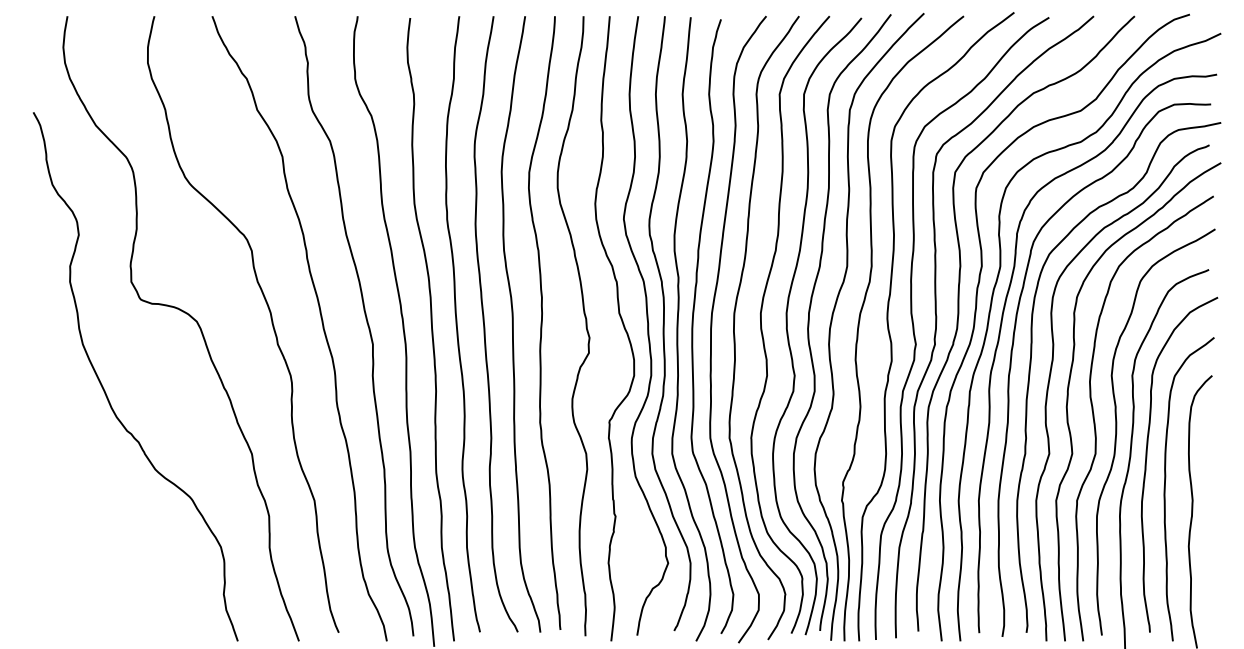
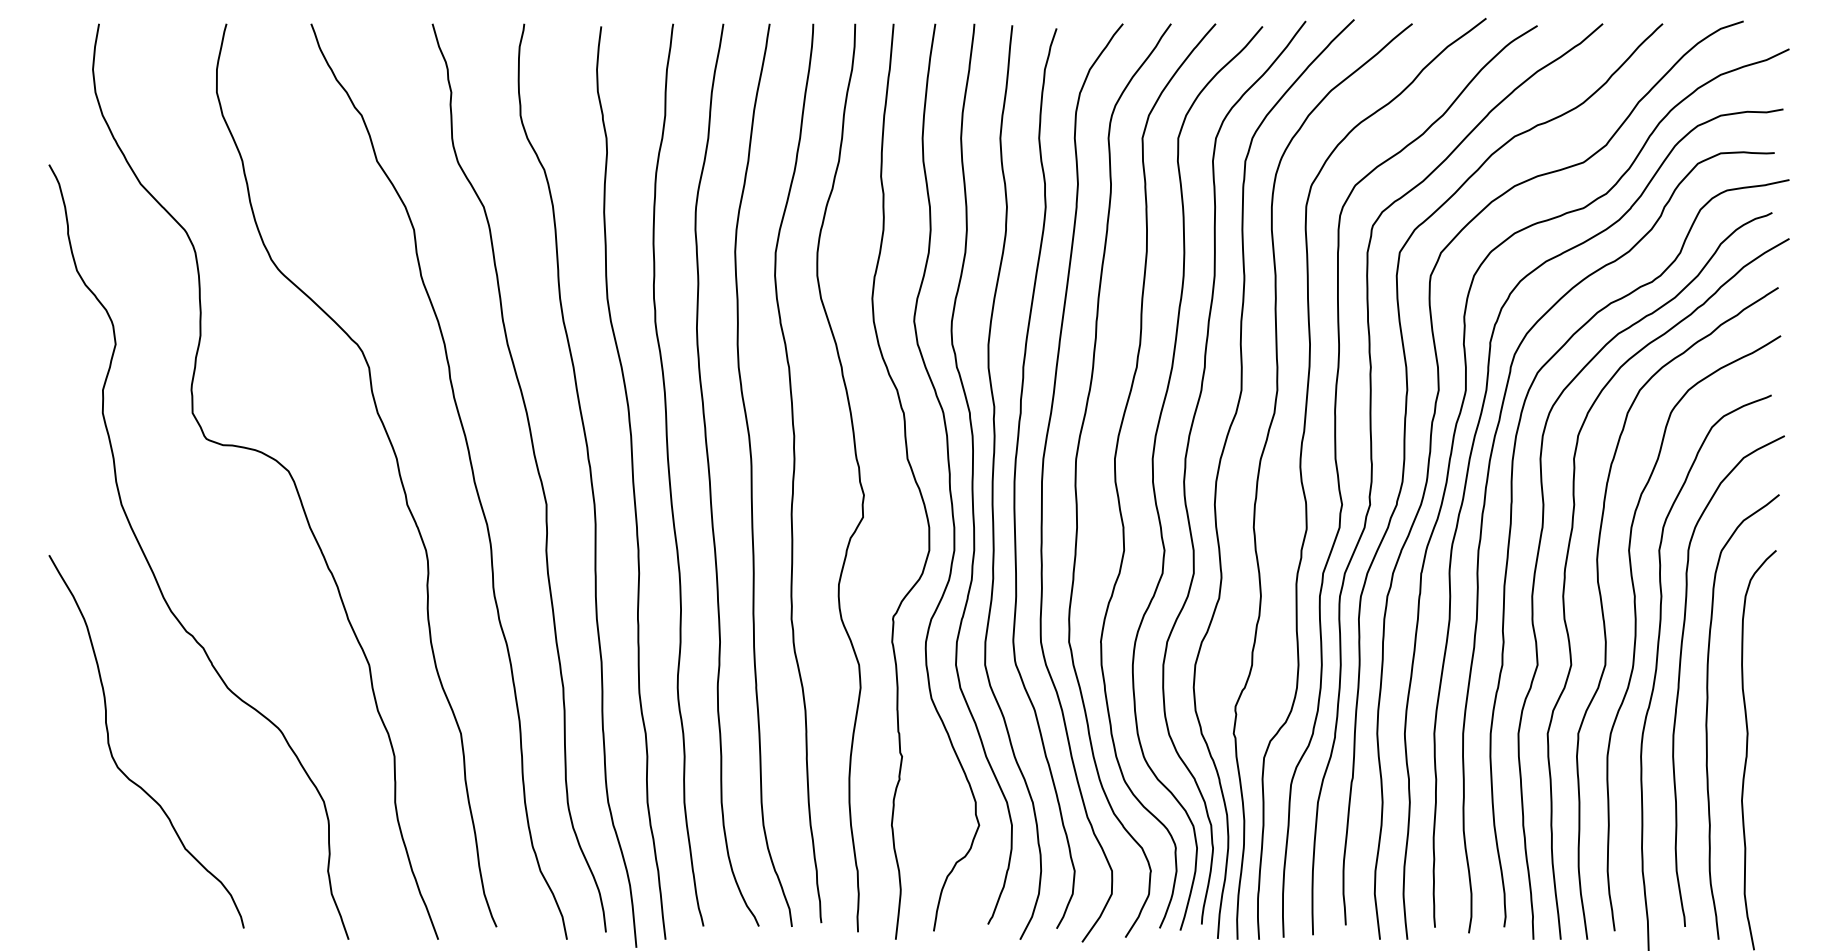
curve: (76, 512) -> (112, 750), added

